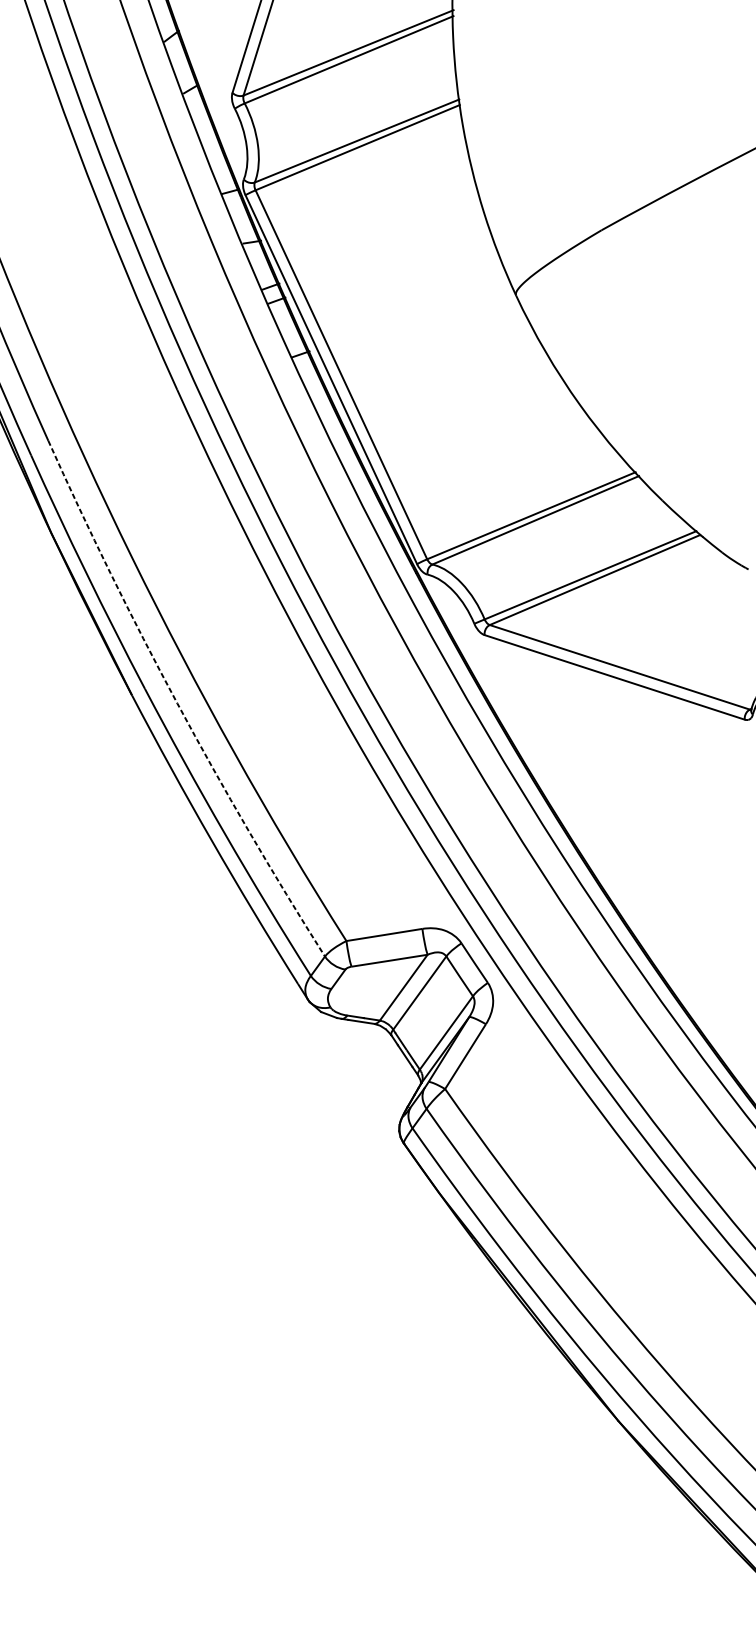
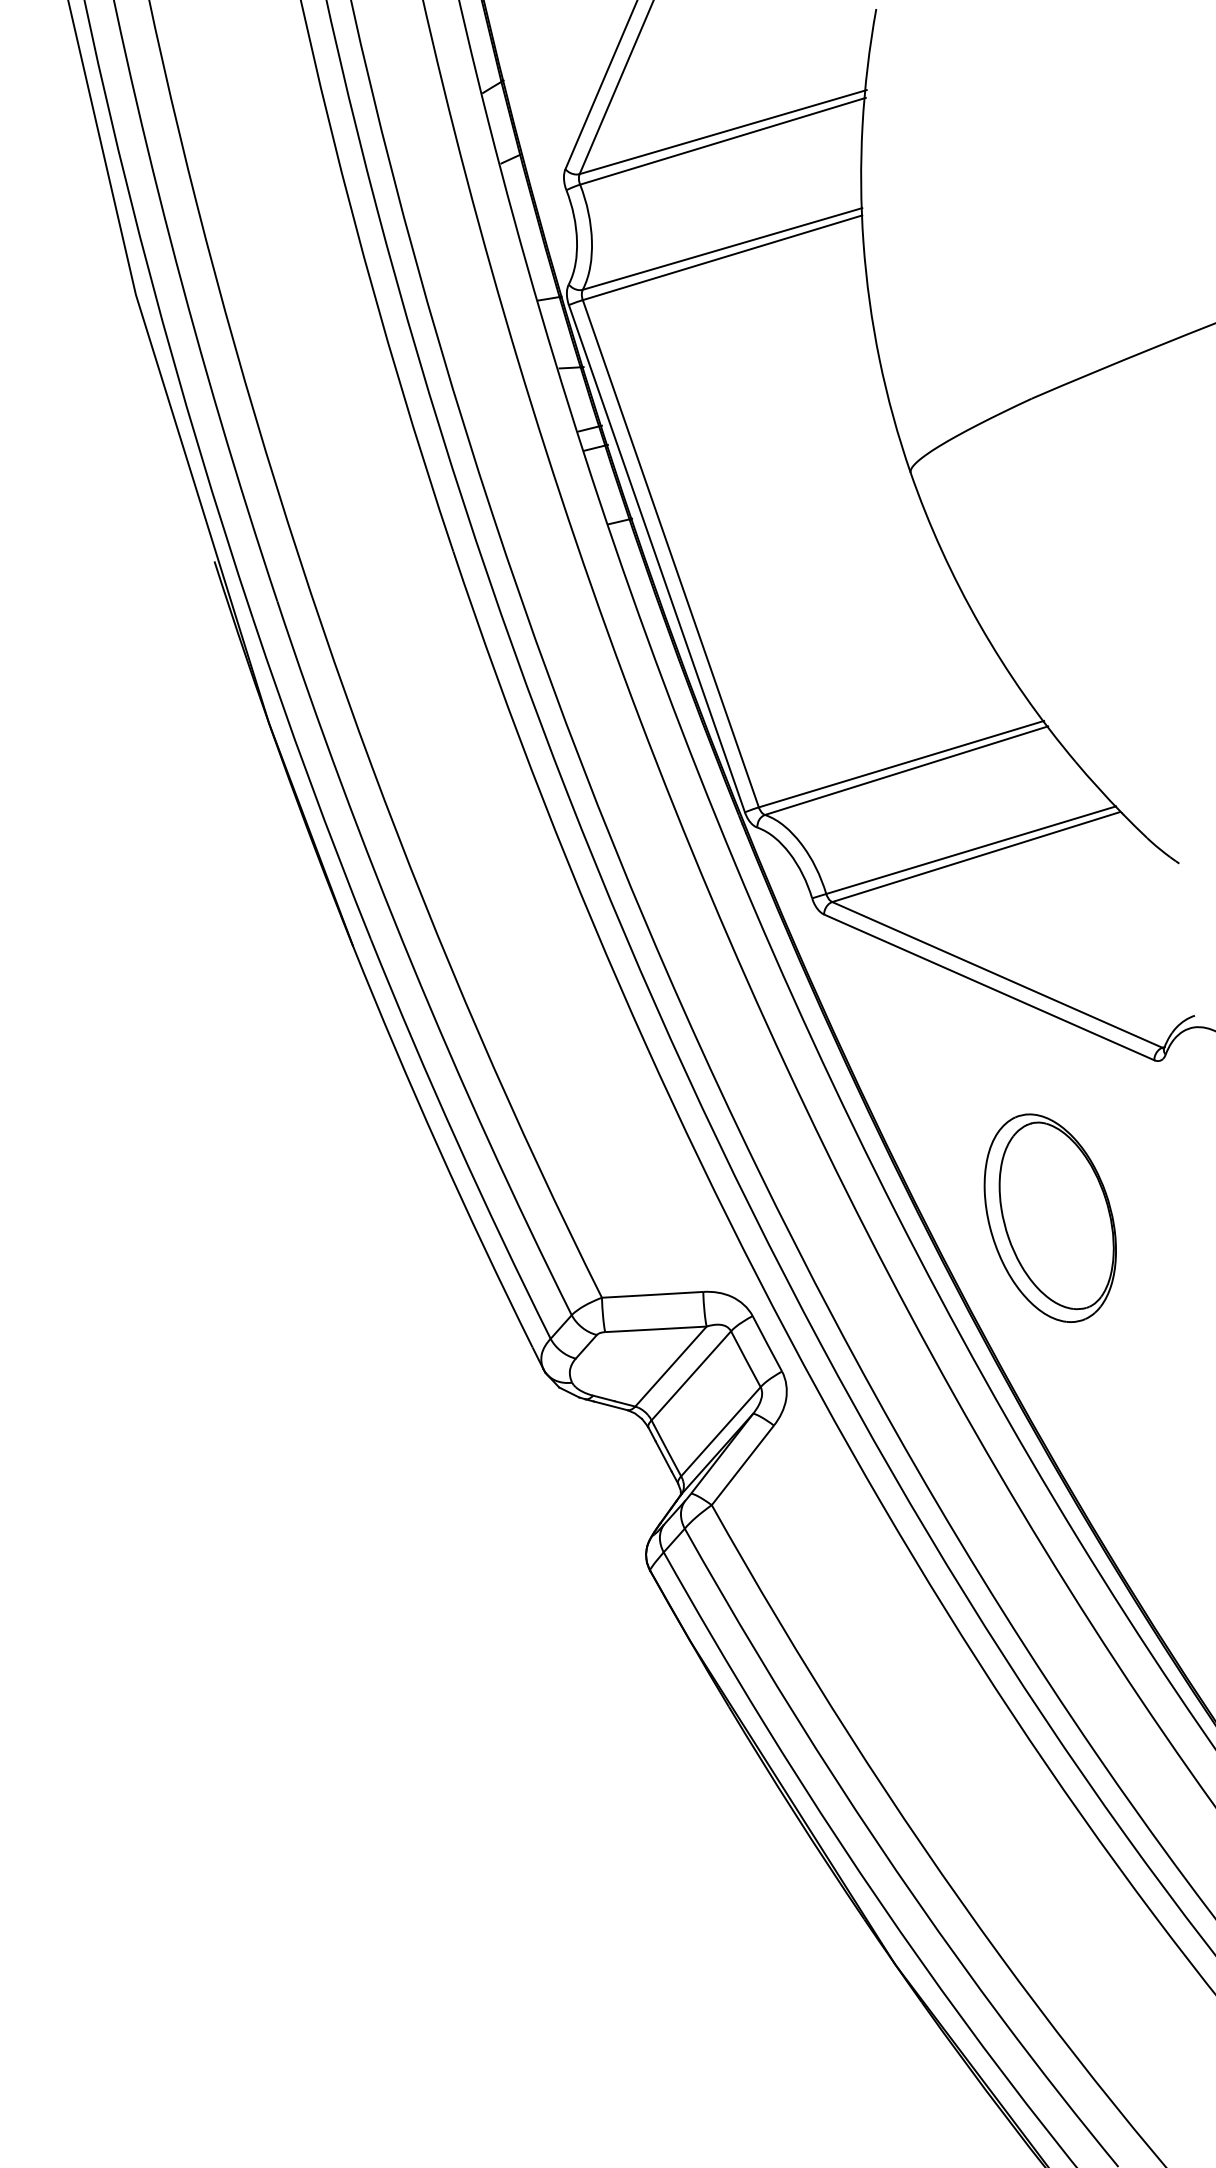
arc: (177, 703) -> (411, 963), dashed -> solid
part: (677, 846) -> (1049, 1217), added

